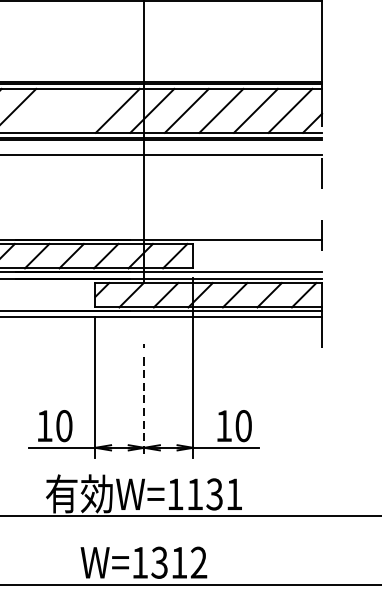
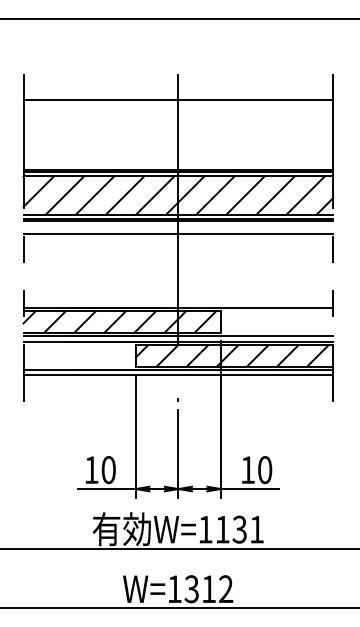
line: (49, 111) -> (95, 195), added
line: (83, 111) -> (125, 195), added
line: (144, 407) -> (178, 453), dashed -> solid

